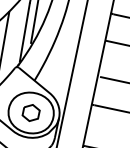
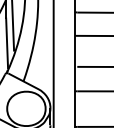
part: (30, 112) -> (25, 108), removed

